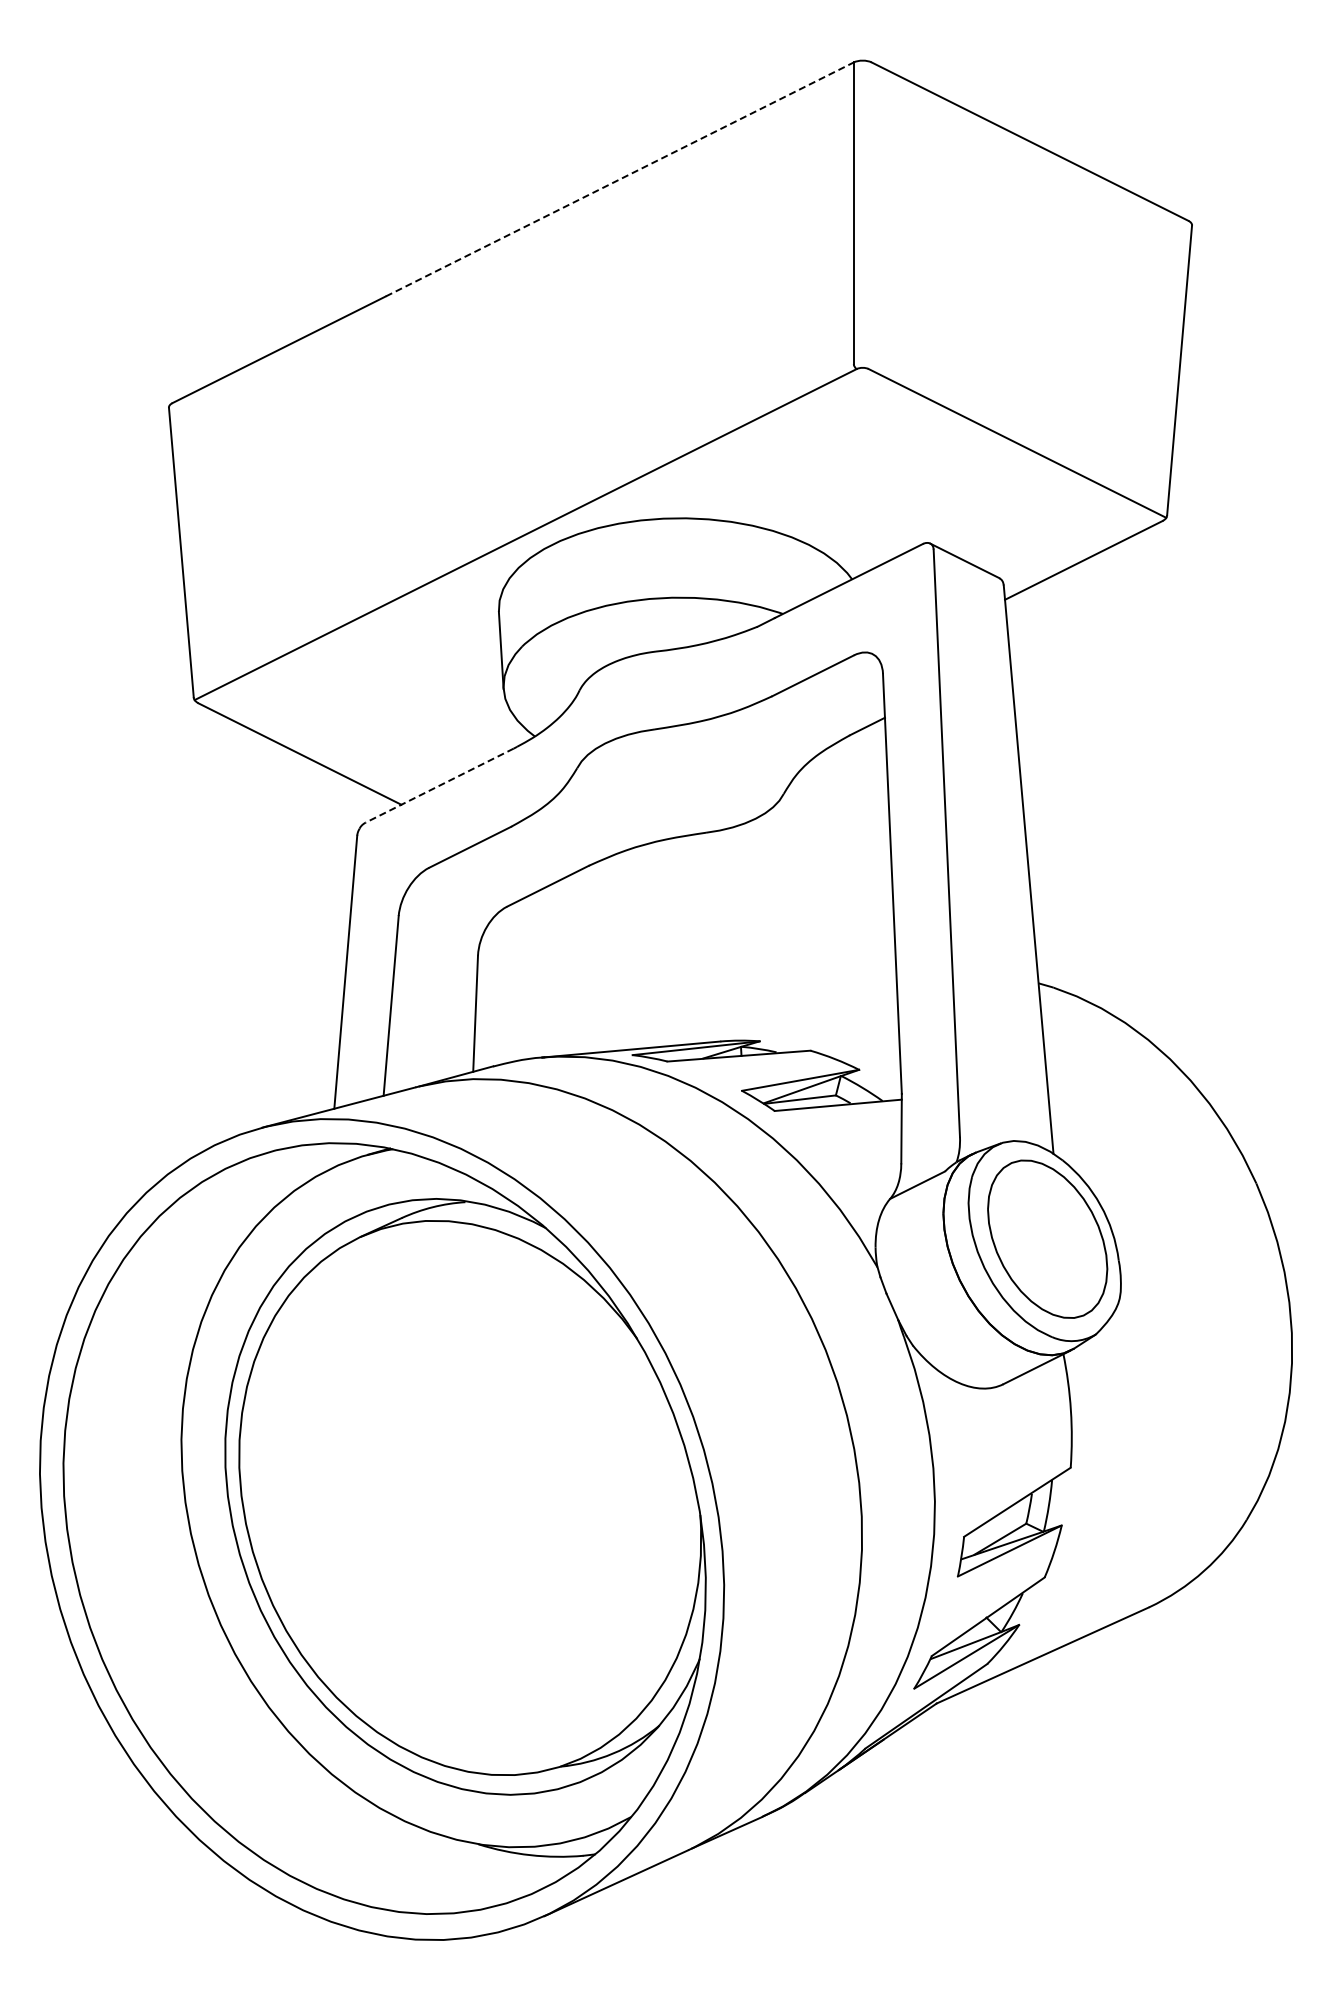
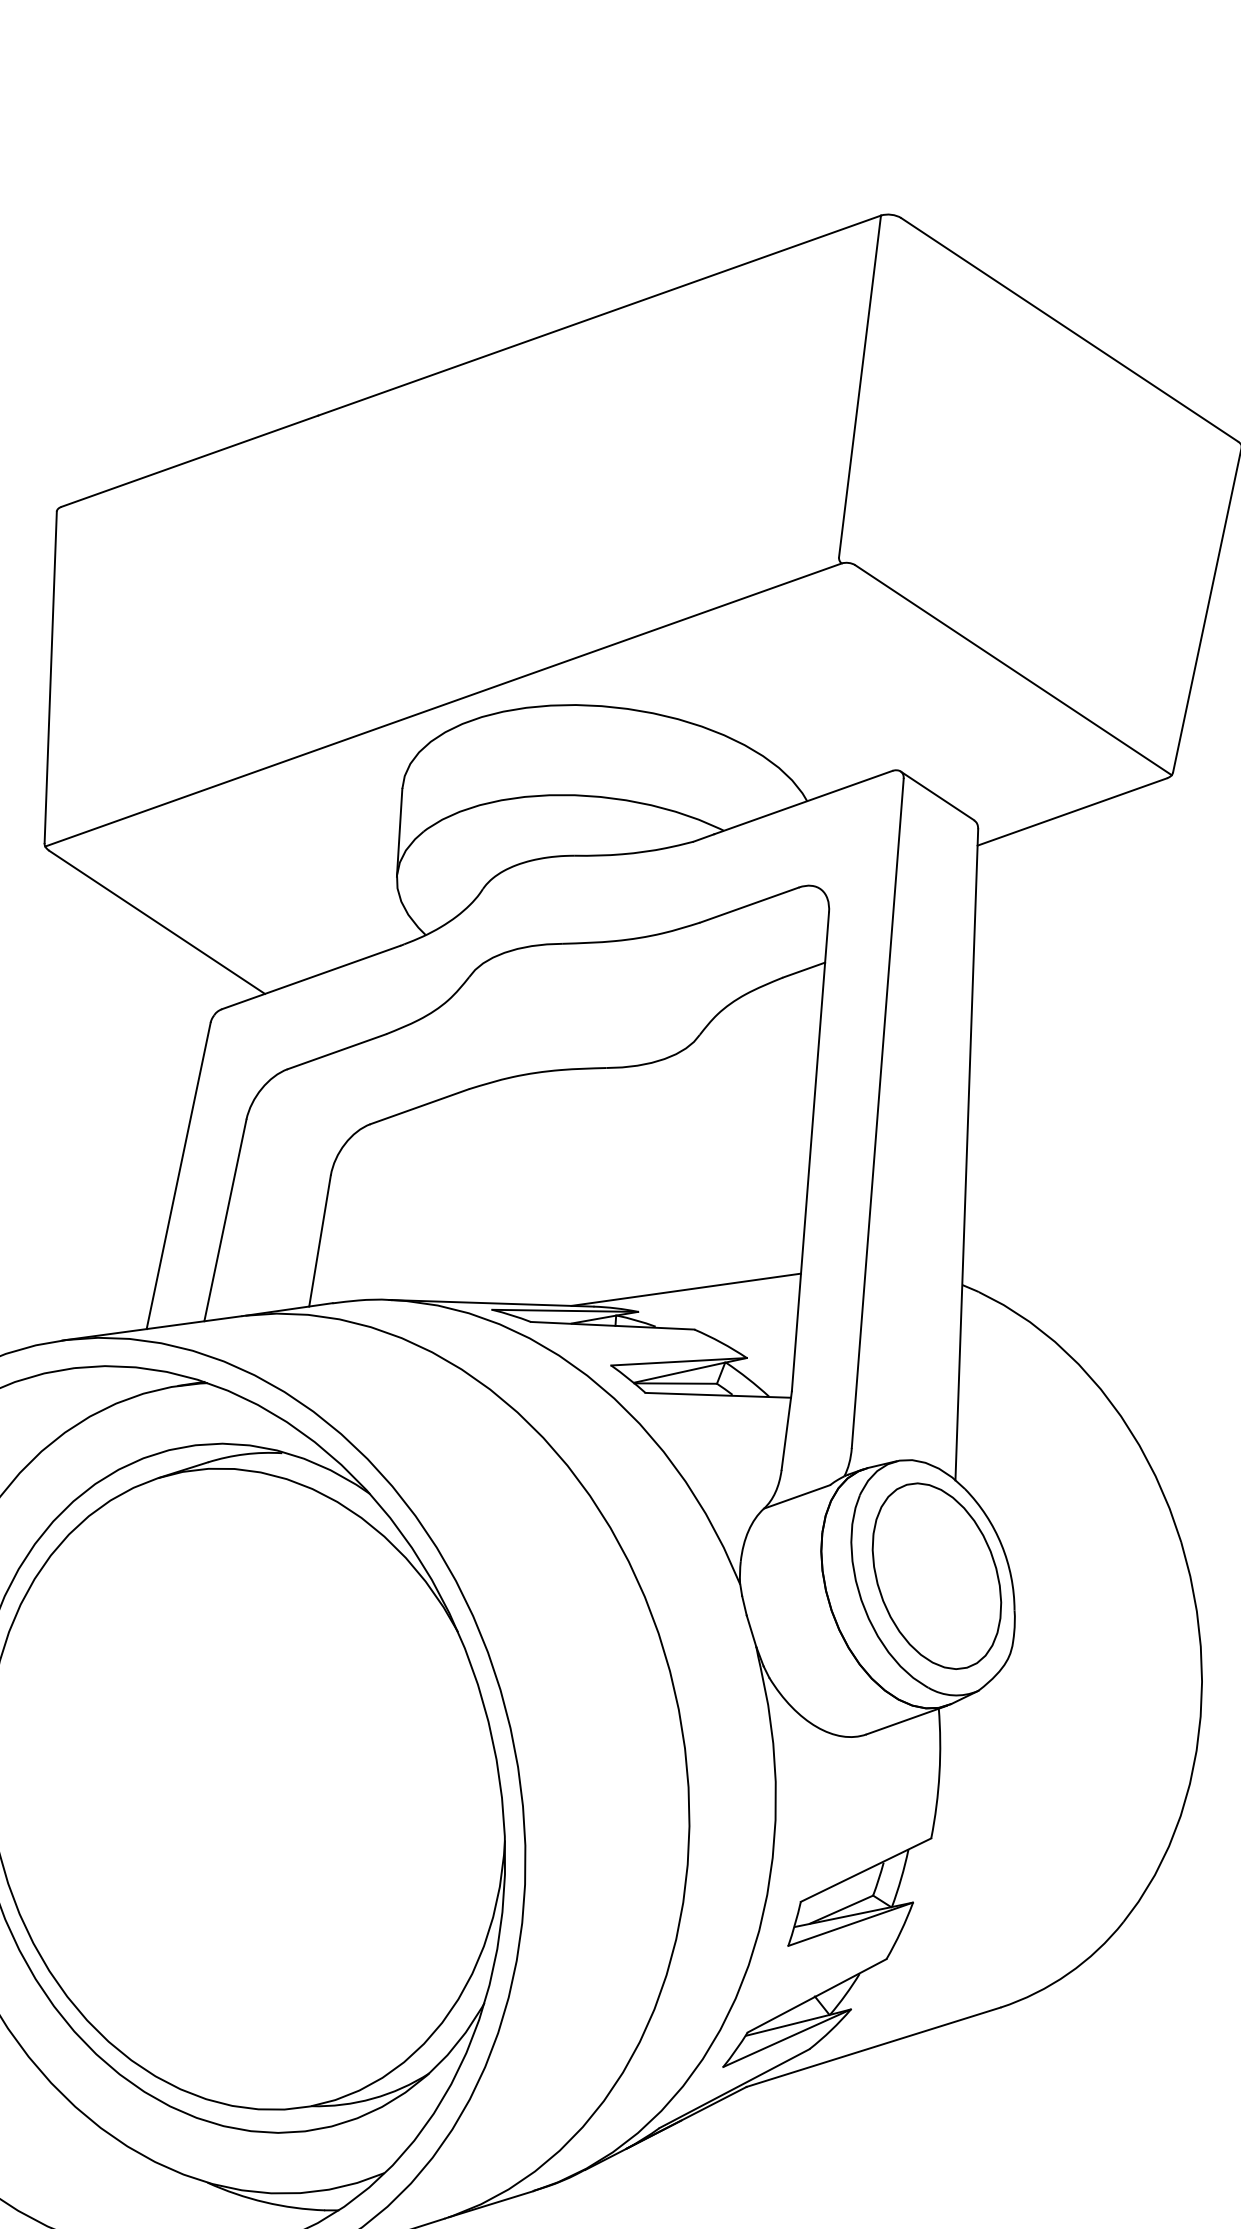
line: (619, 179) -> (599, 315), dashed -> solid
line: (439, 785) -> (310, 977), dashed -> solid
line: (799, 1016) -> (686, 1289), added

